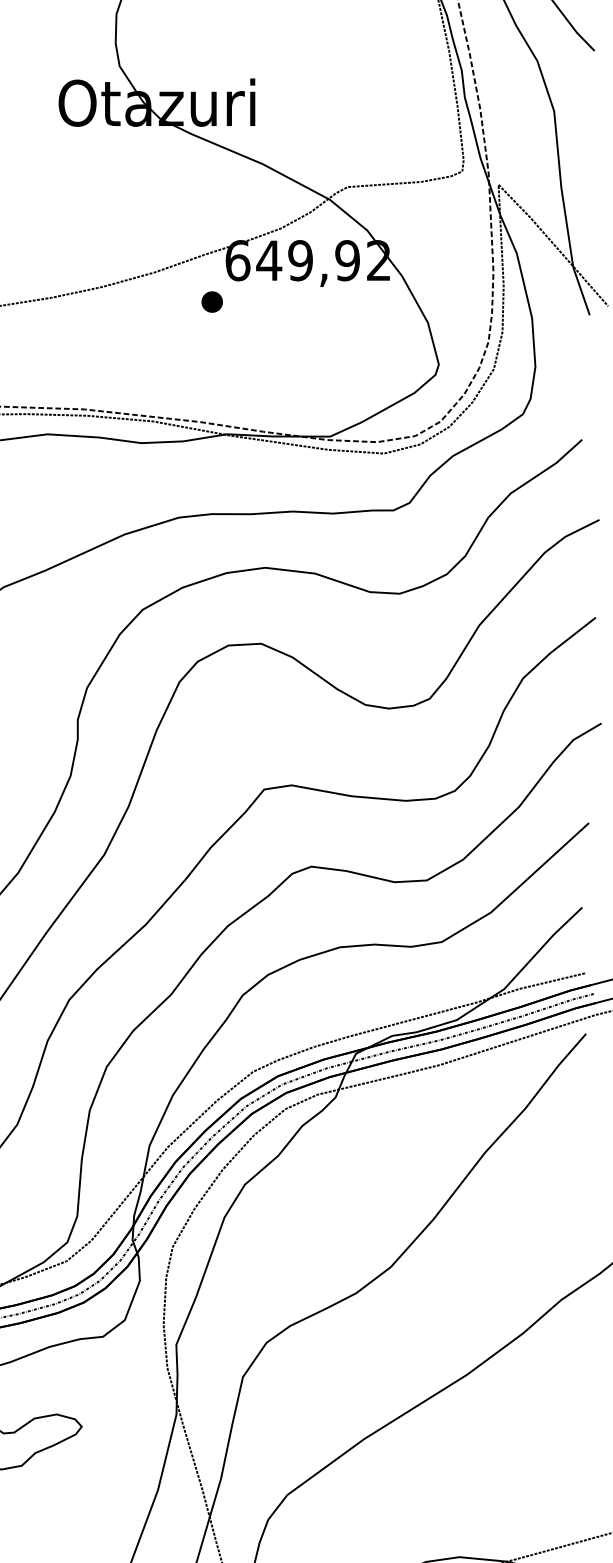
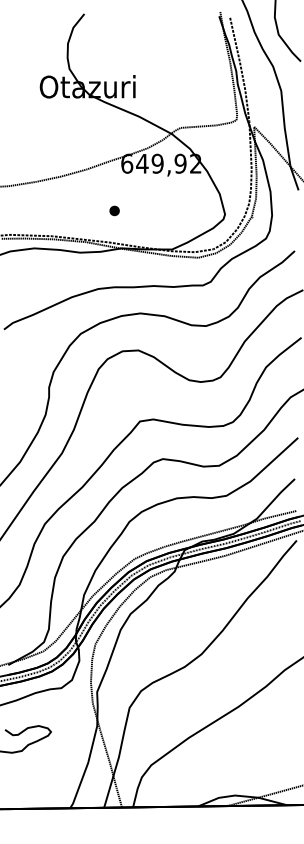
part: (211, 301) -> (114, 210), moved

